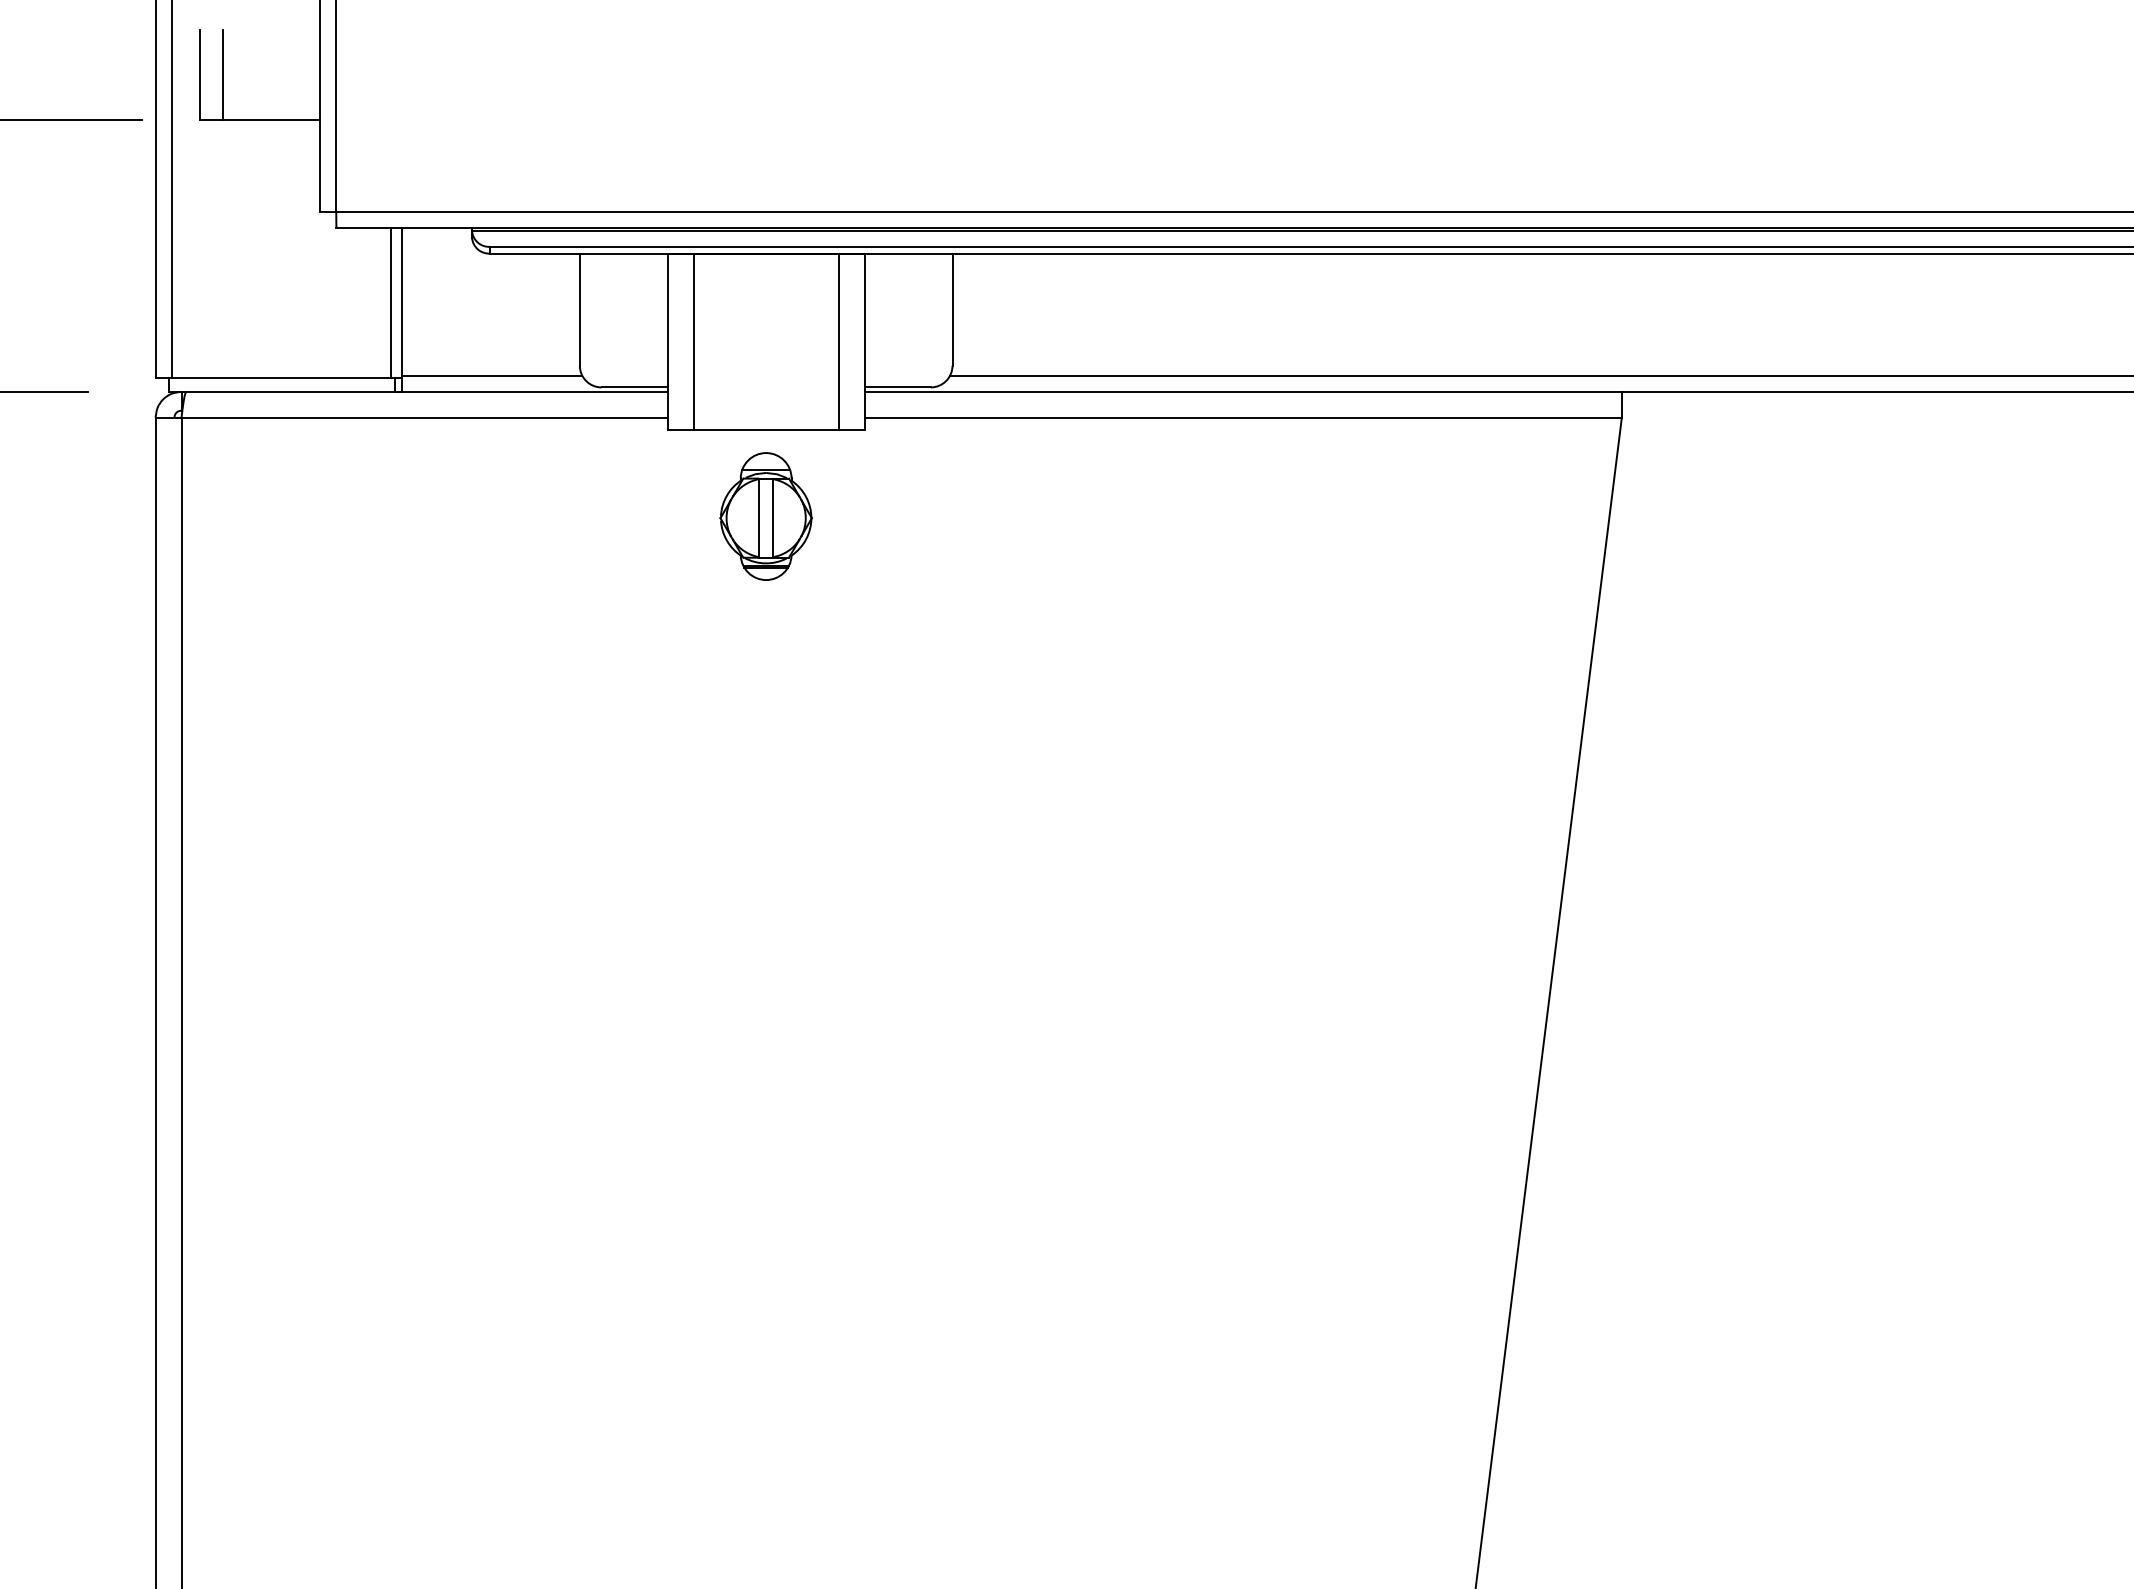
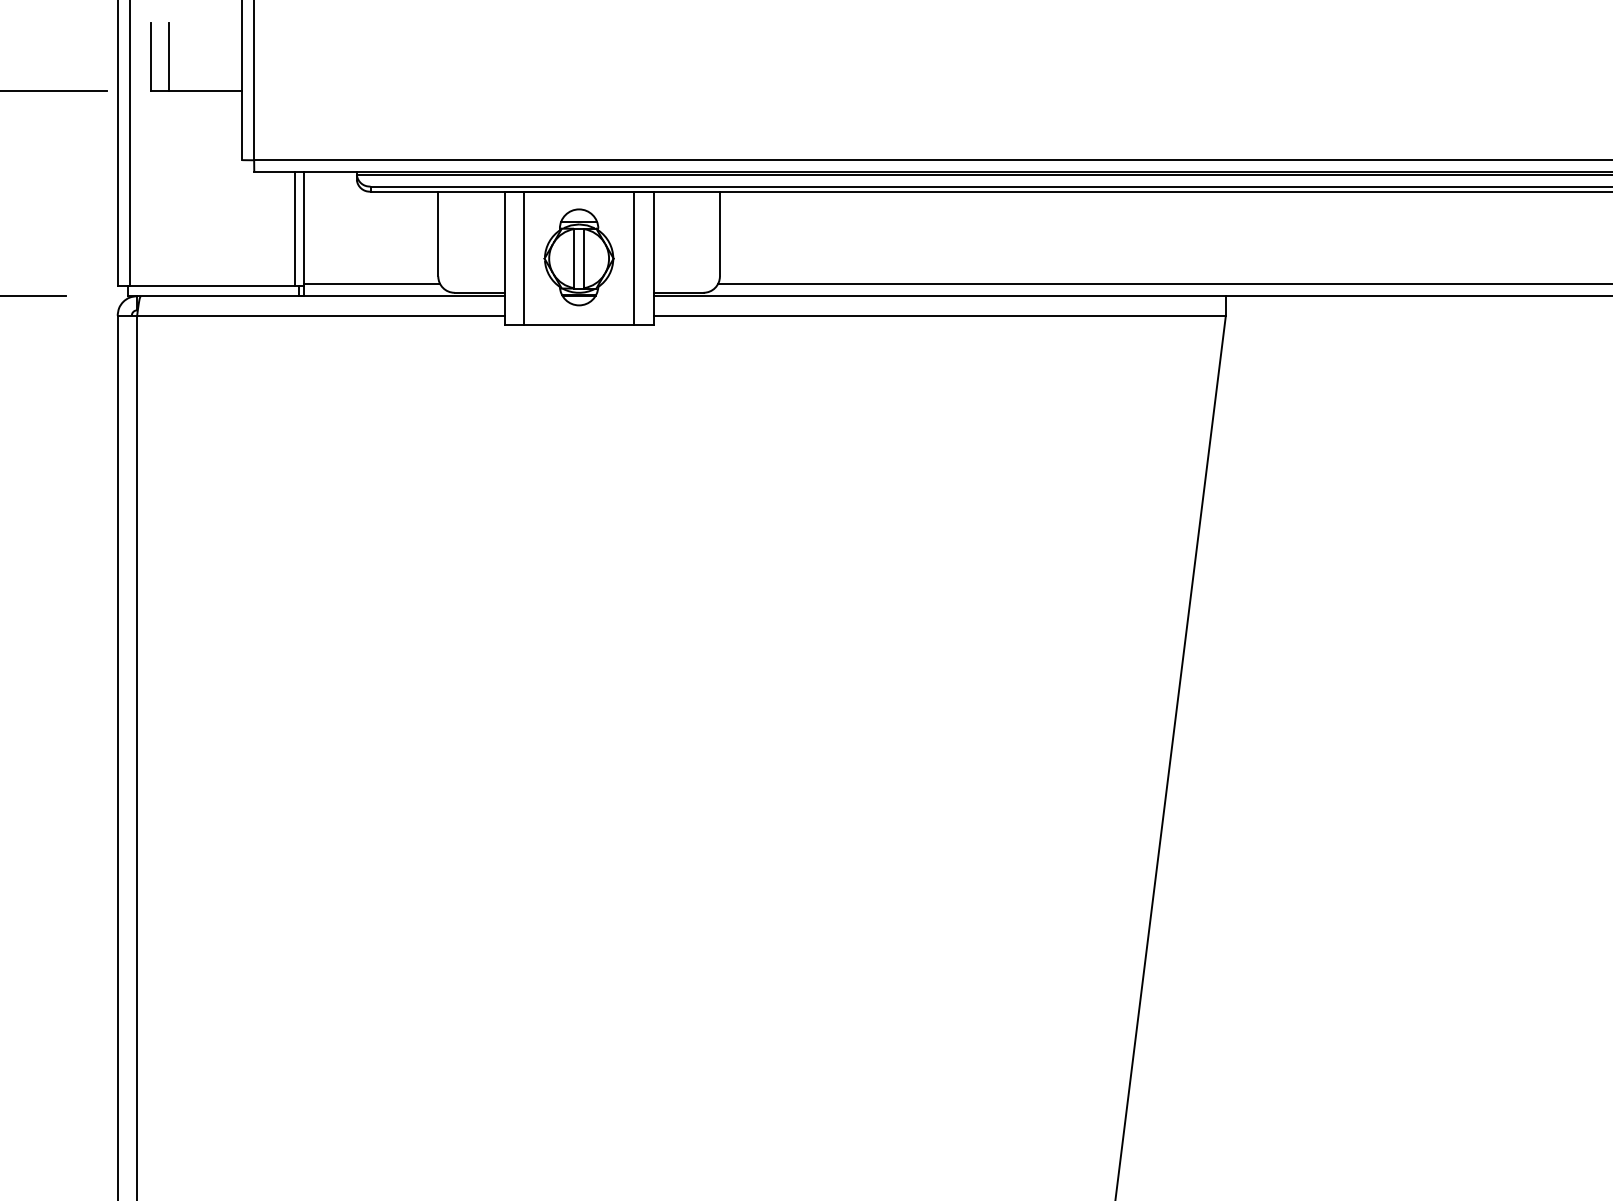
part: (765, 516) -> (578, 257), moved

